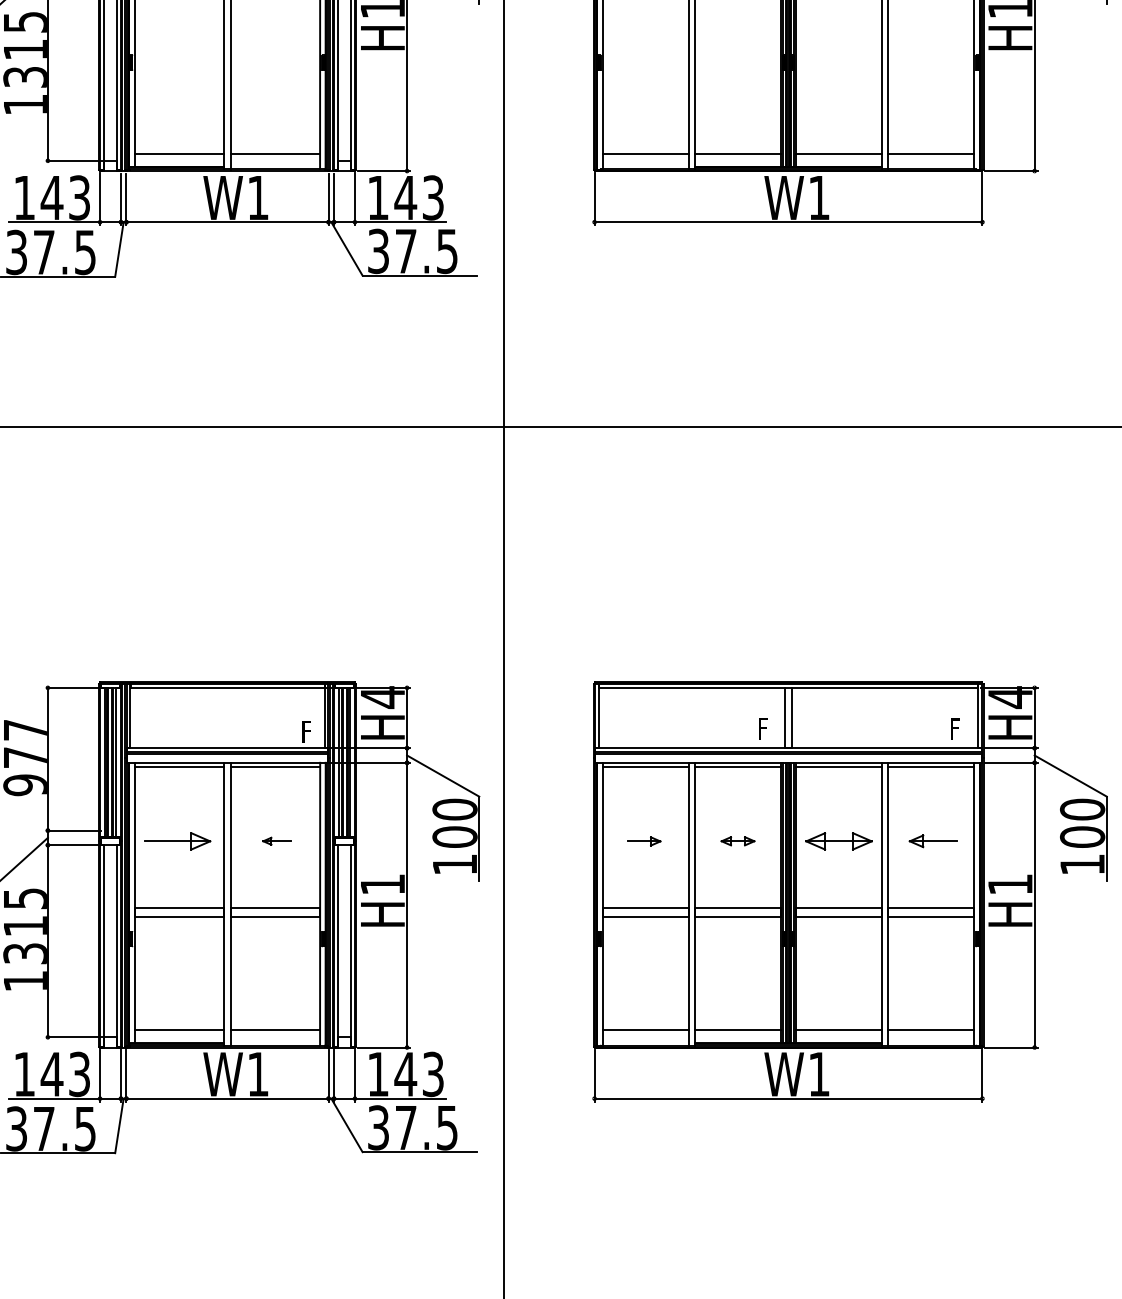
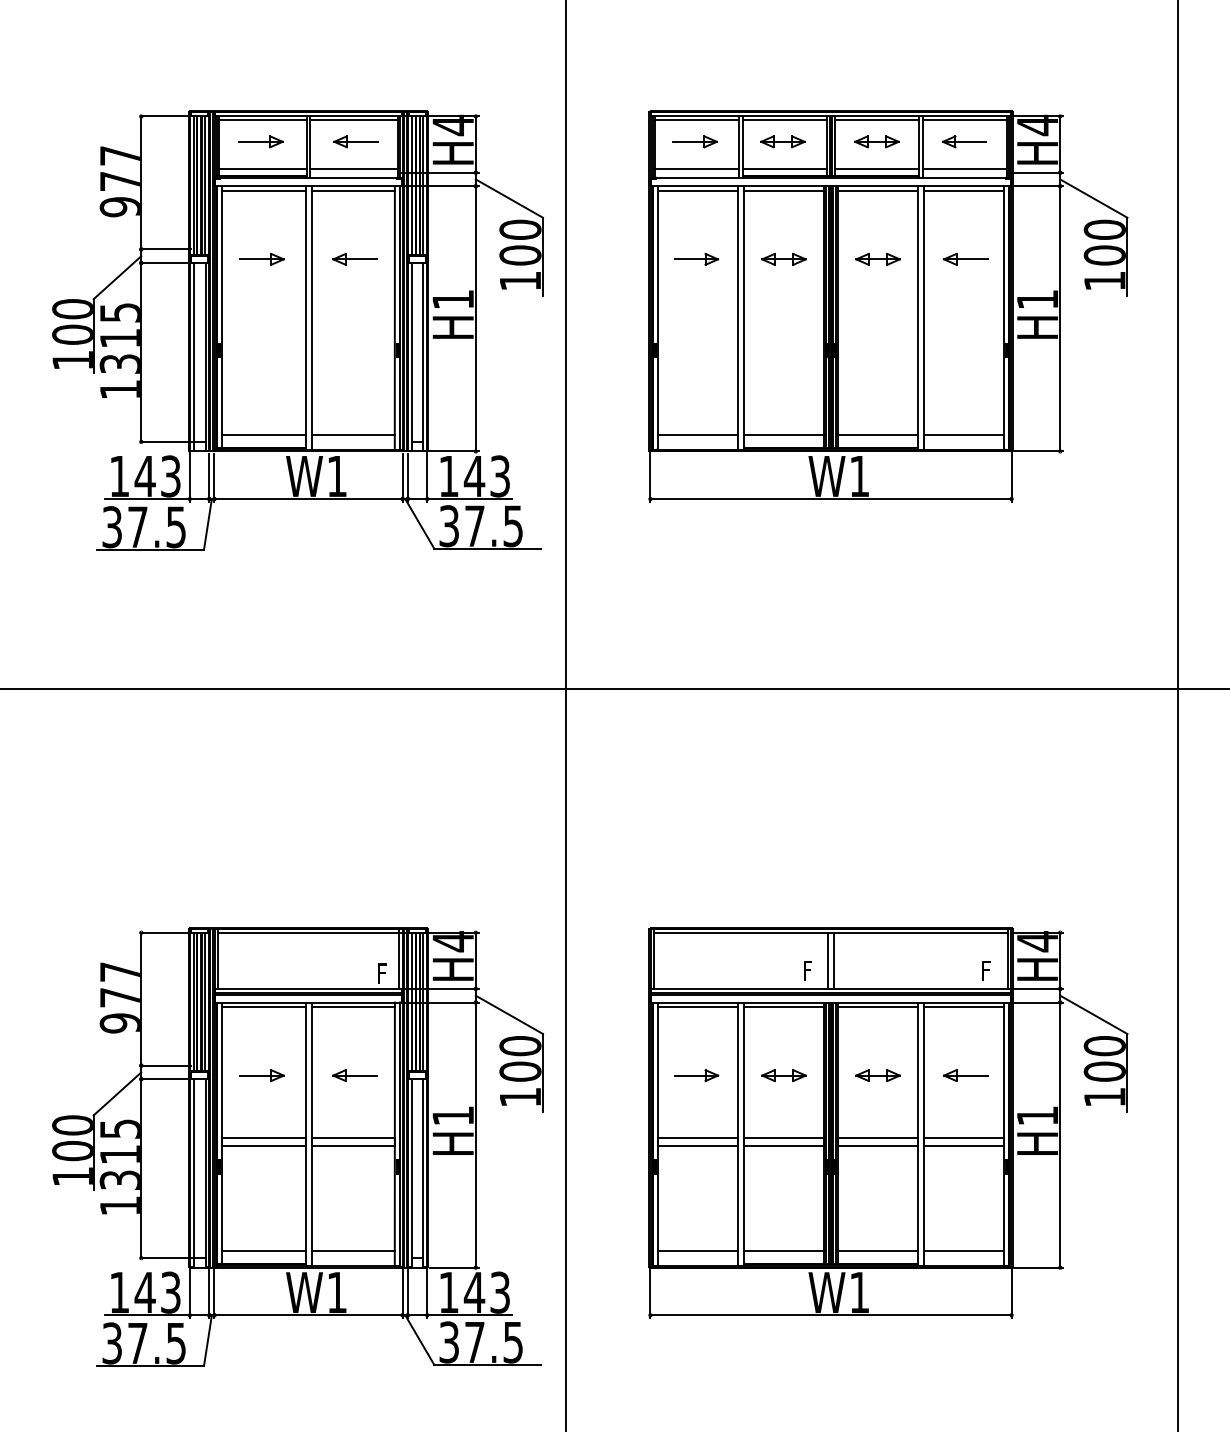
part: (176, 841) -> (261, 1075), size x0.71
part: (276, 841) -> (354, 1075), size x1.67
part: (644, 841) -> (696, 1075), size x1.43
part: (737, 841) -> (783, 1075), size x1.43
part: (838, 841) -> (877, 1075), size x0.71

